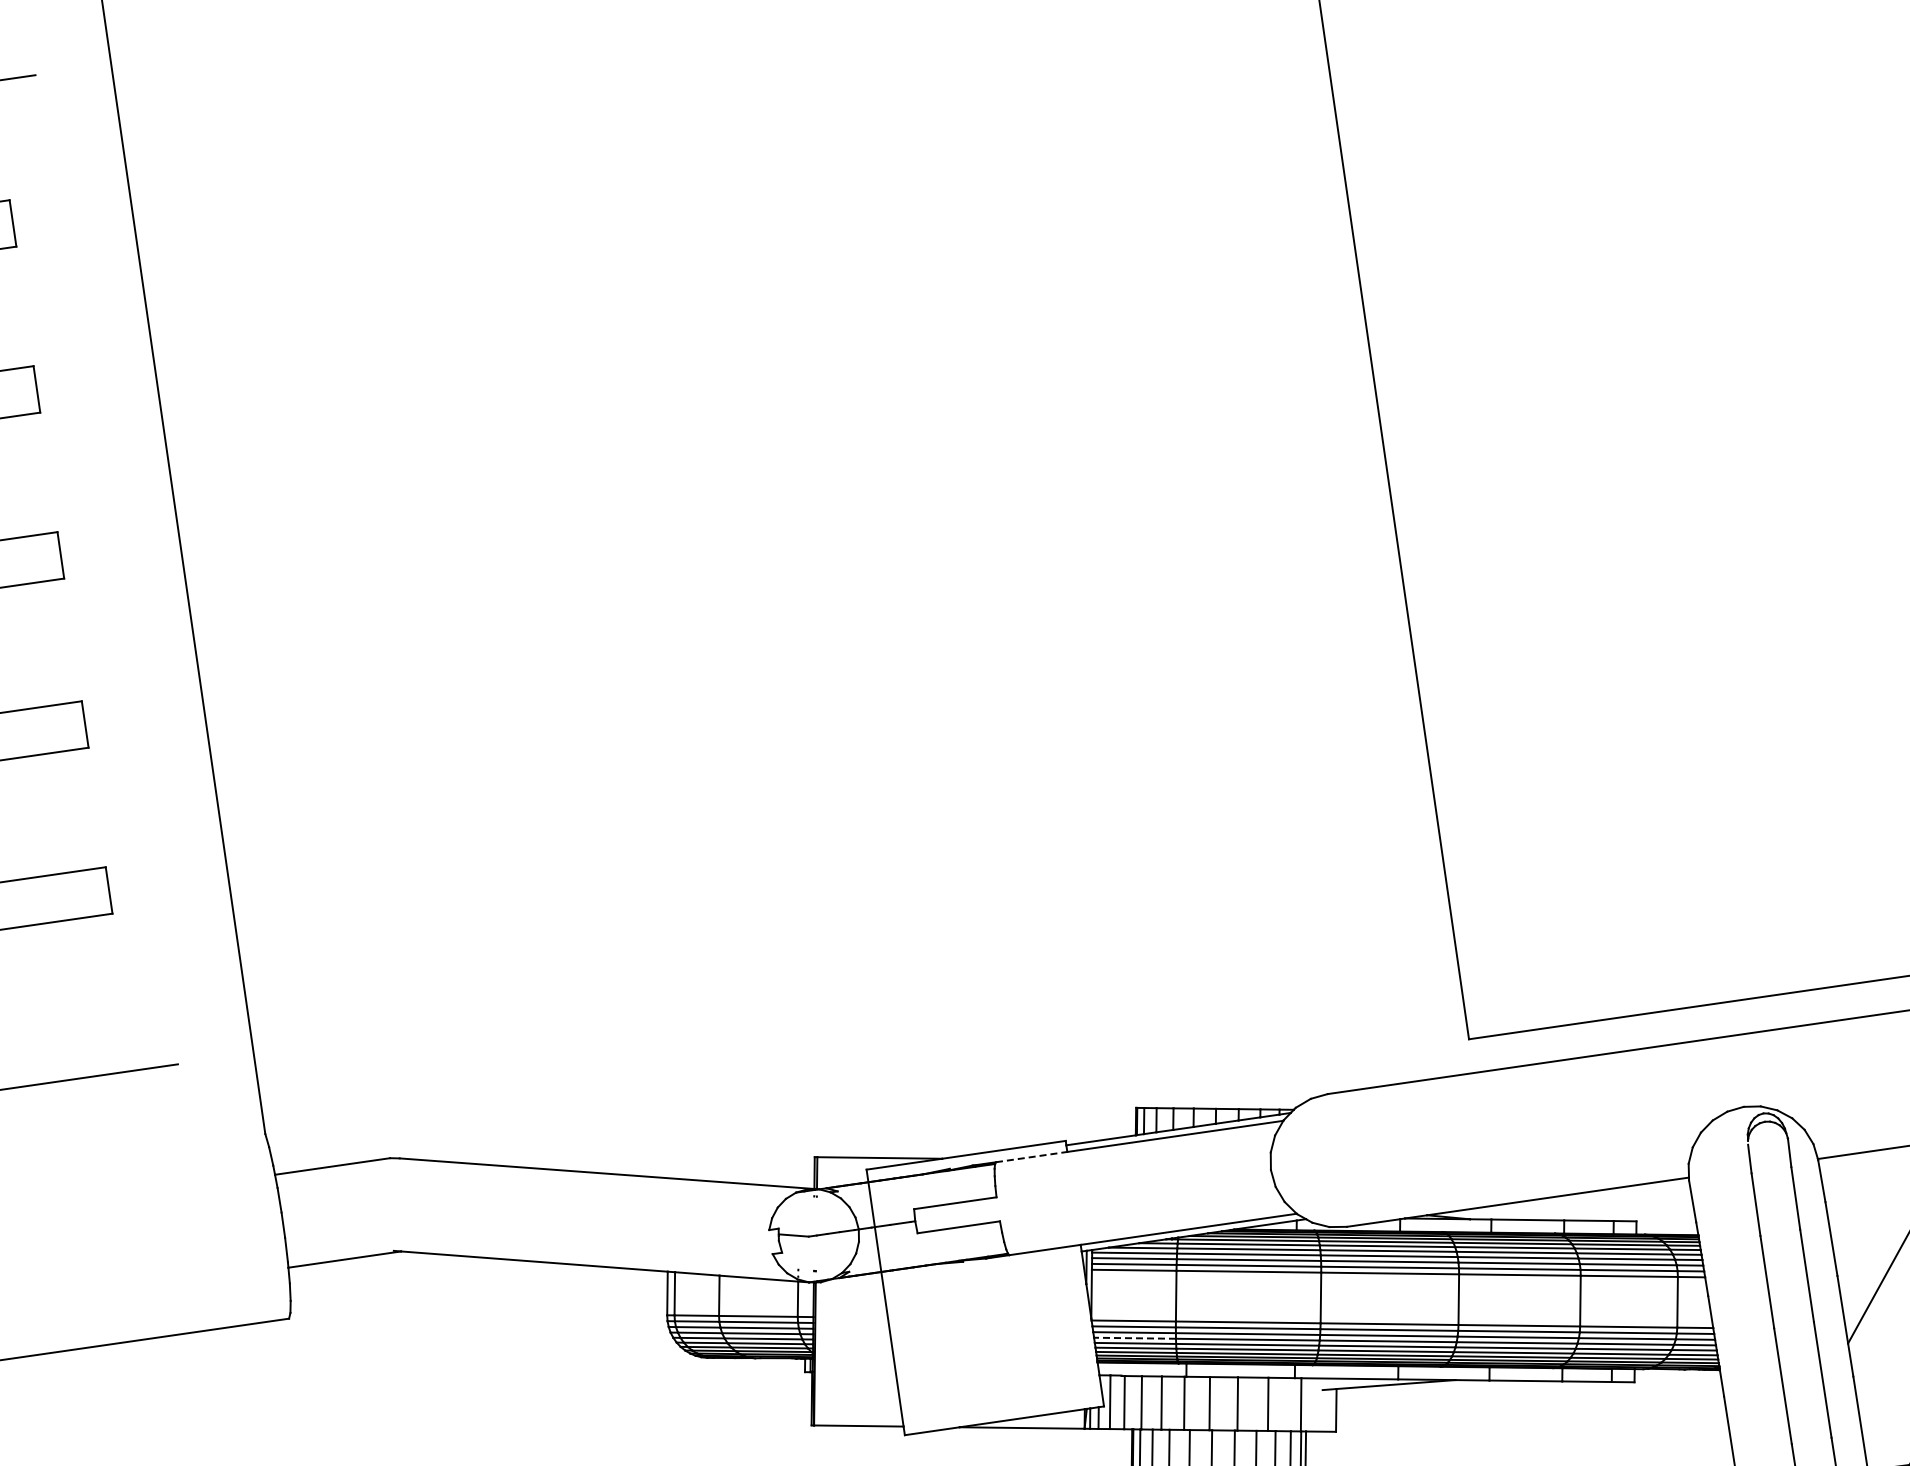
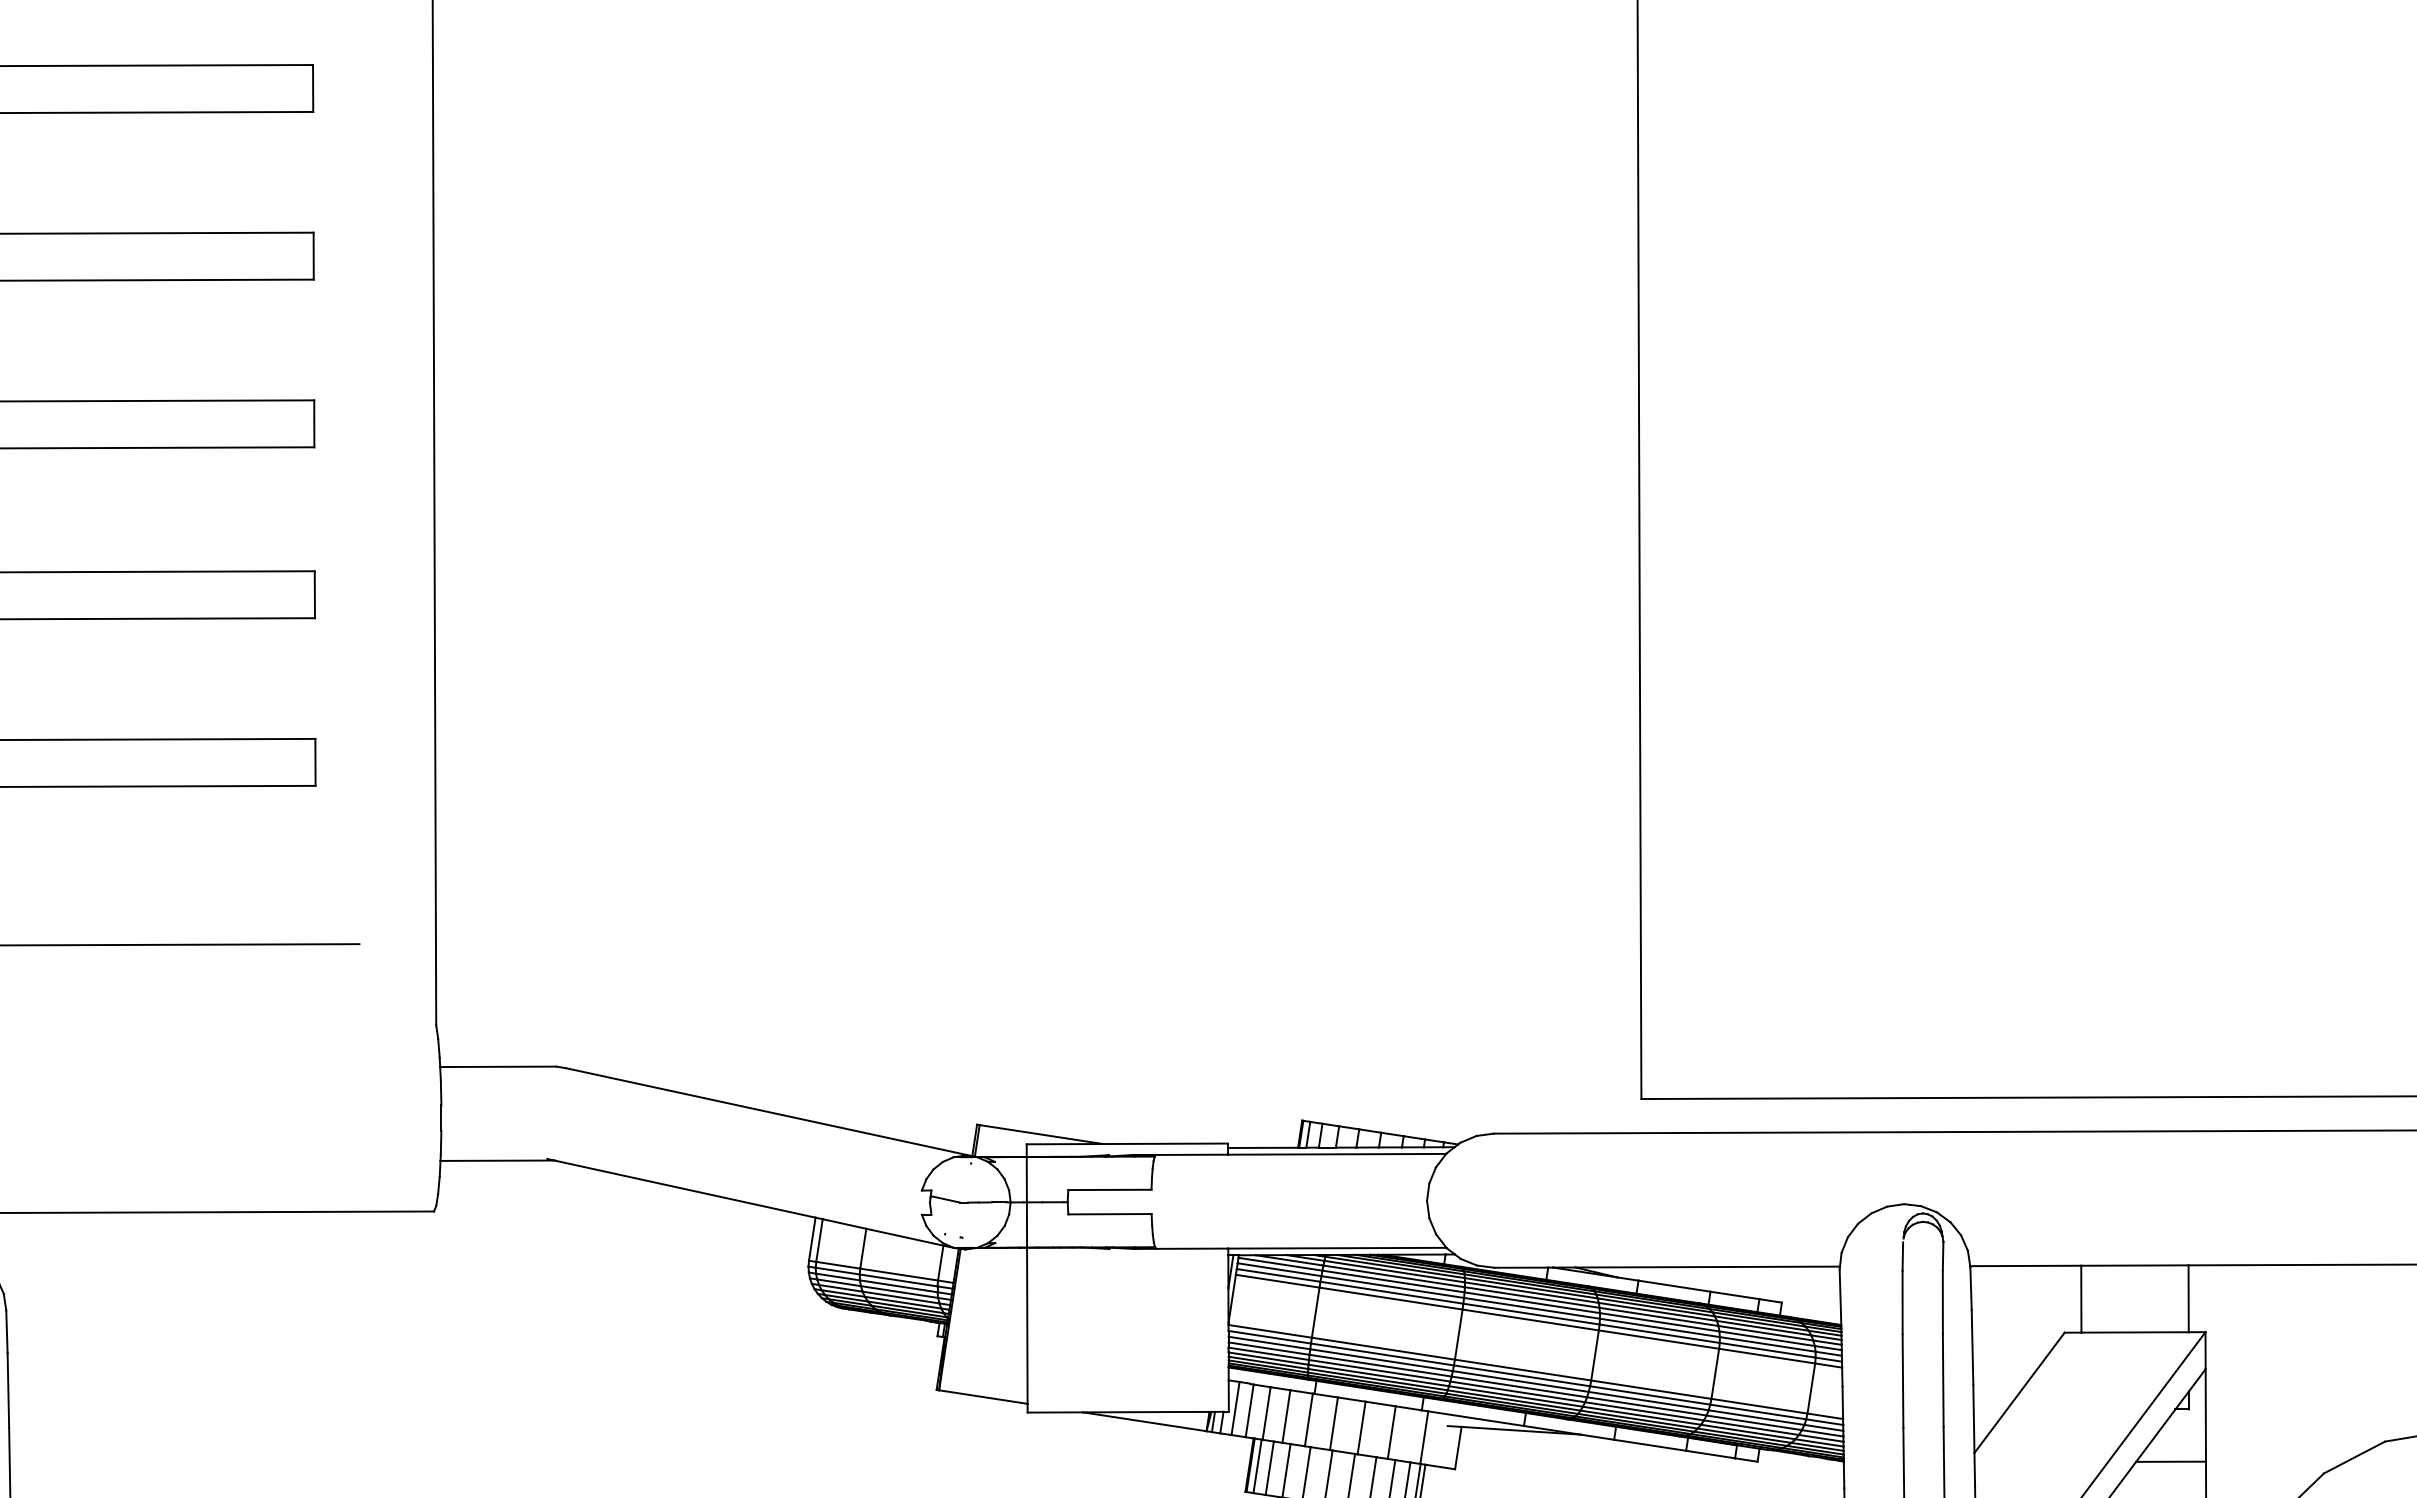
line: (1032, 1156) -> (1192, 1154), dashed -> solid
line: (1135, 1338) -> (1269, 1348), dashed -> solid

